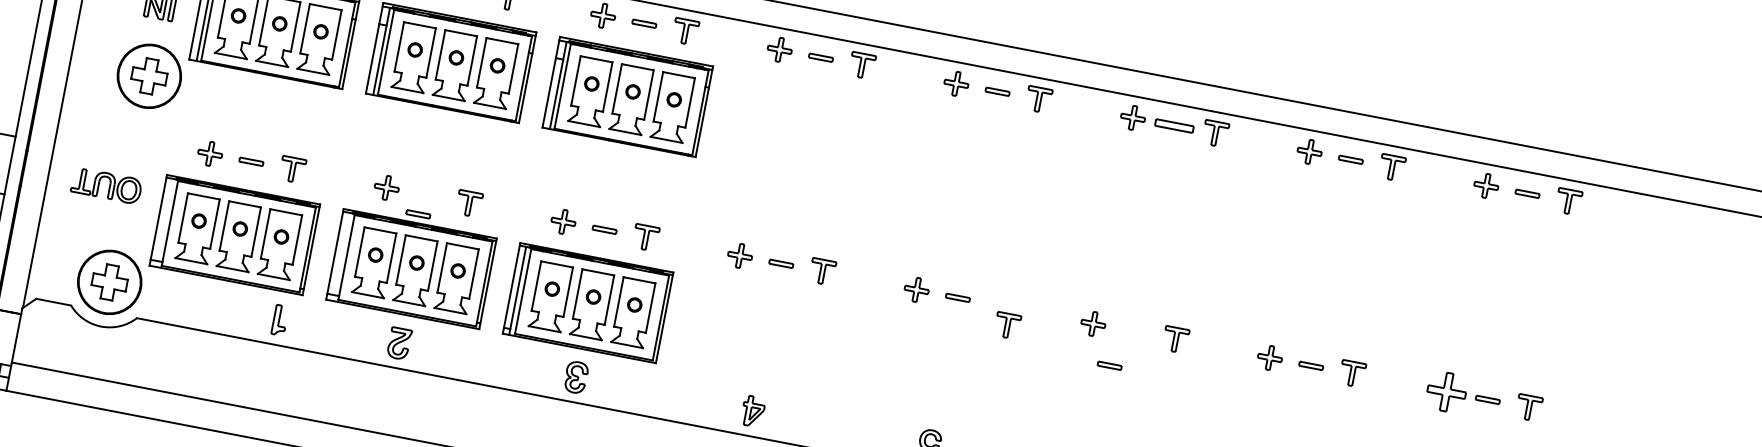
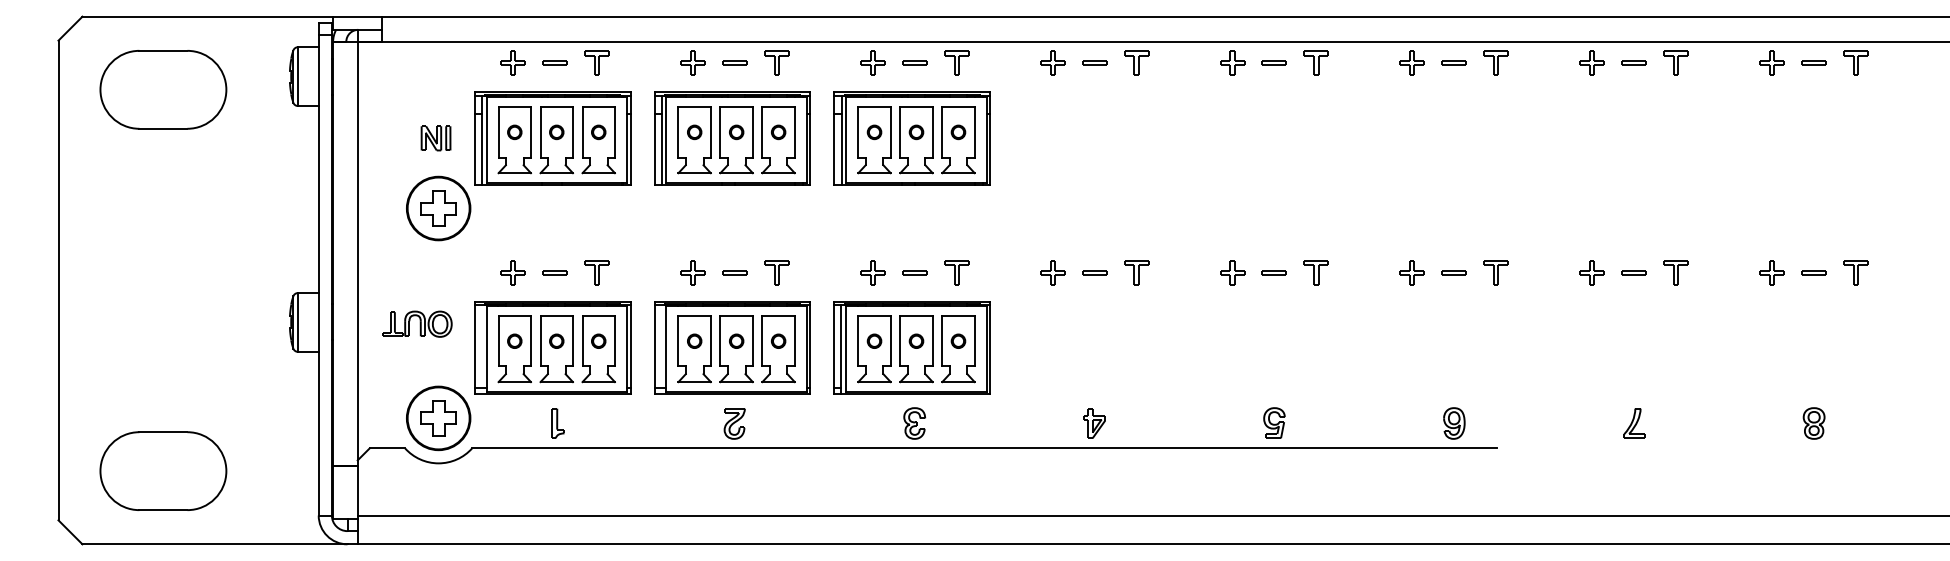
part: (1173, 124) -> (1453, 62), size x0.62
part: (418, 213) -> (734, 272), moved
part: (279, 320) -> (557, 423), moved
part: (1006, 324) -> (1315, 272), moved
part: (1108, 364) -> (1453, 272), moved
part: (1446, 391) -> (1771, 272), size x0.62

